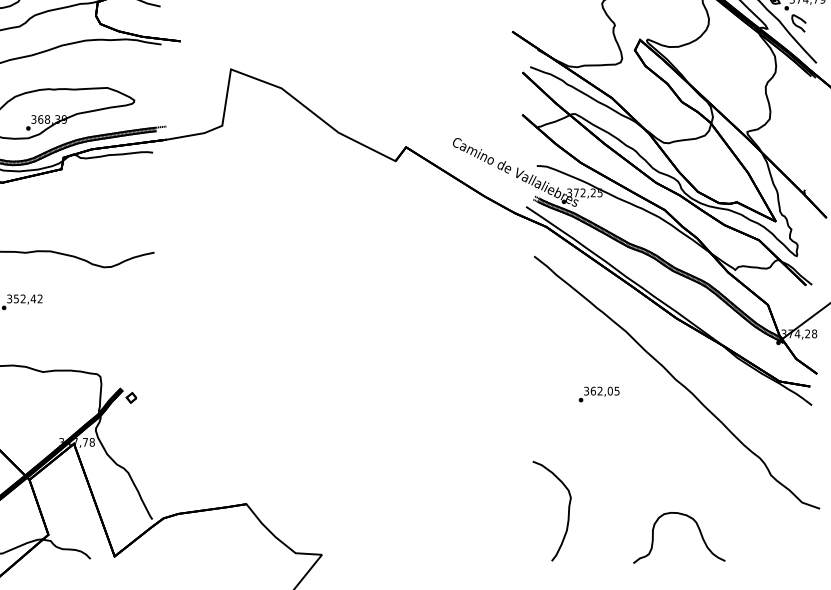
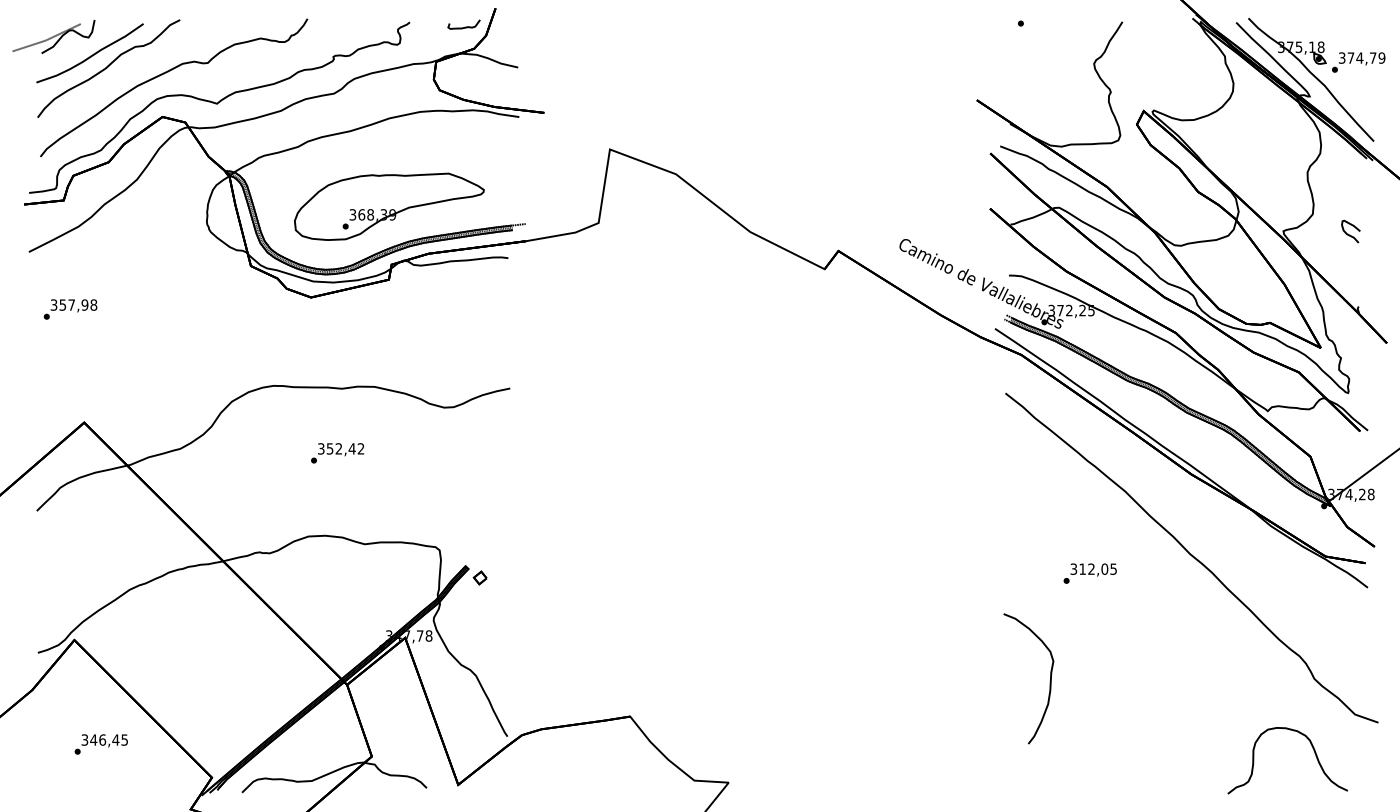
curve: (797, 24) -> (1348, 233), moved
text: (593, 390) -> (1082, 568), 362,05 -> 312,05
curve: (567, 513) -> (1049, 681), moved
curve: (698, 528) -> (1312, 748), moved

